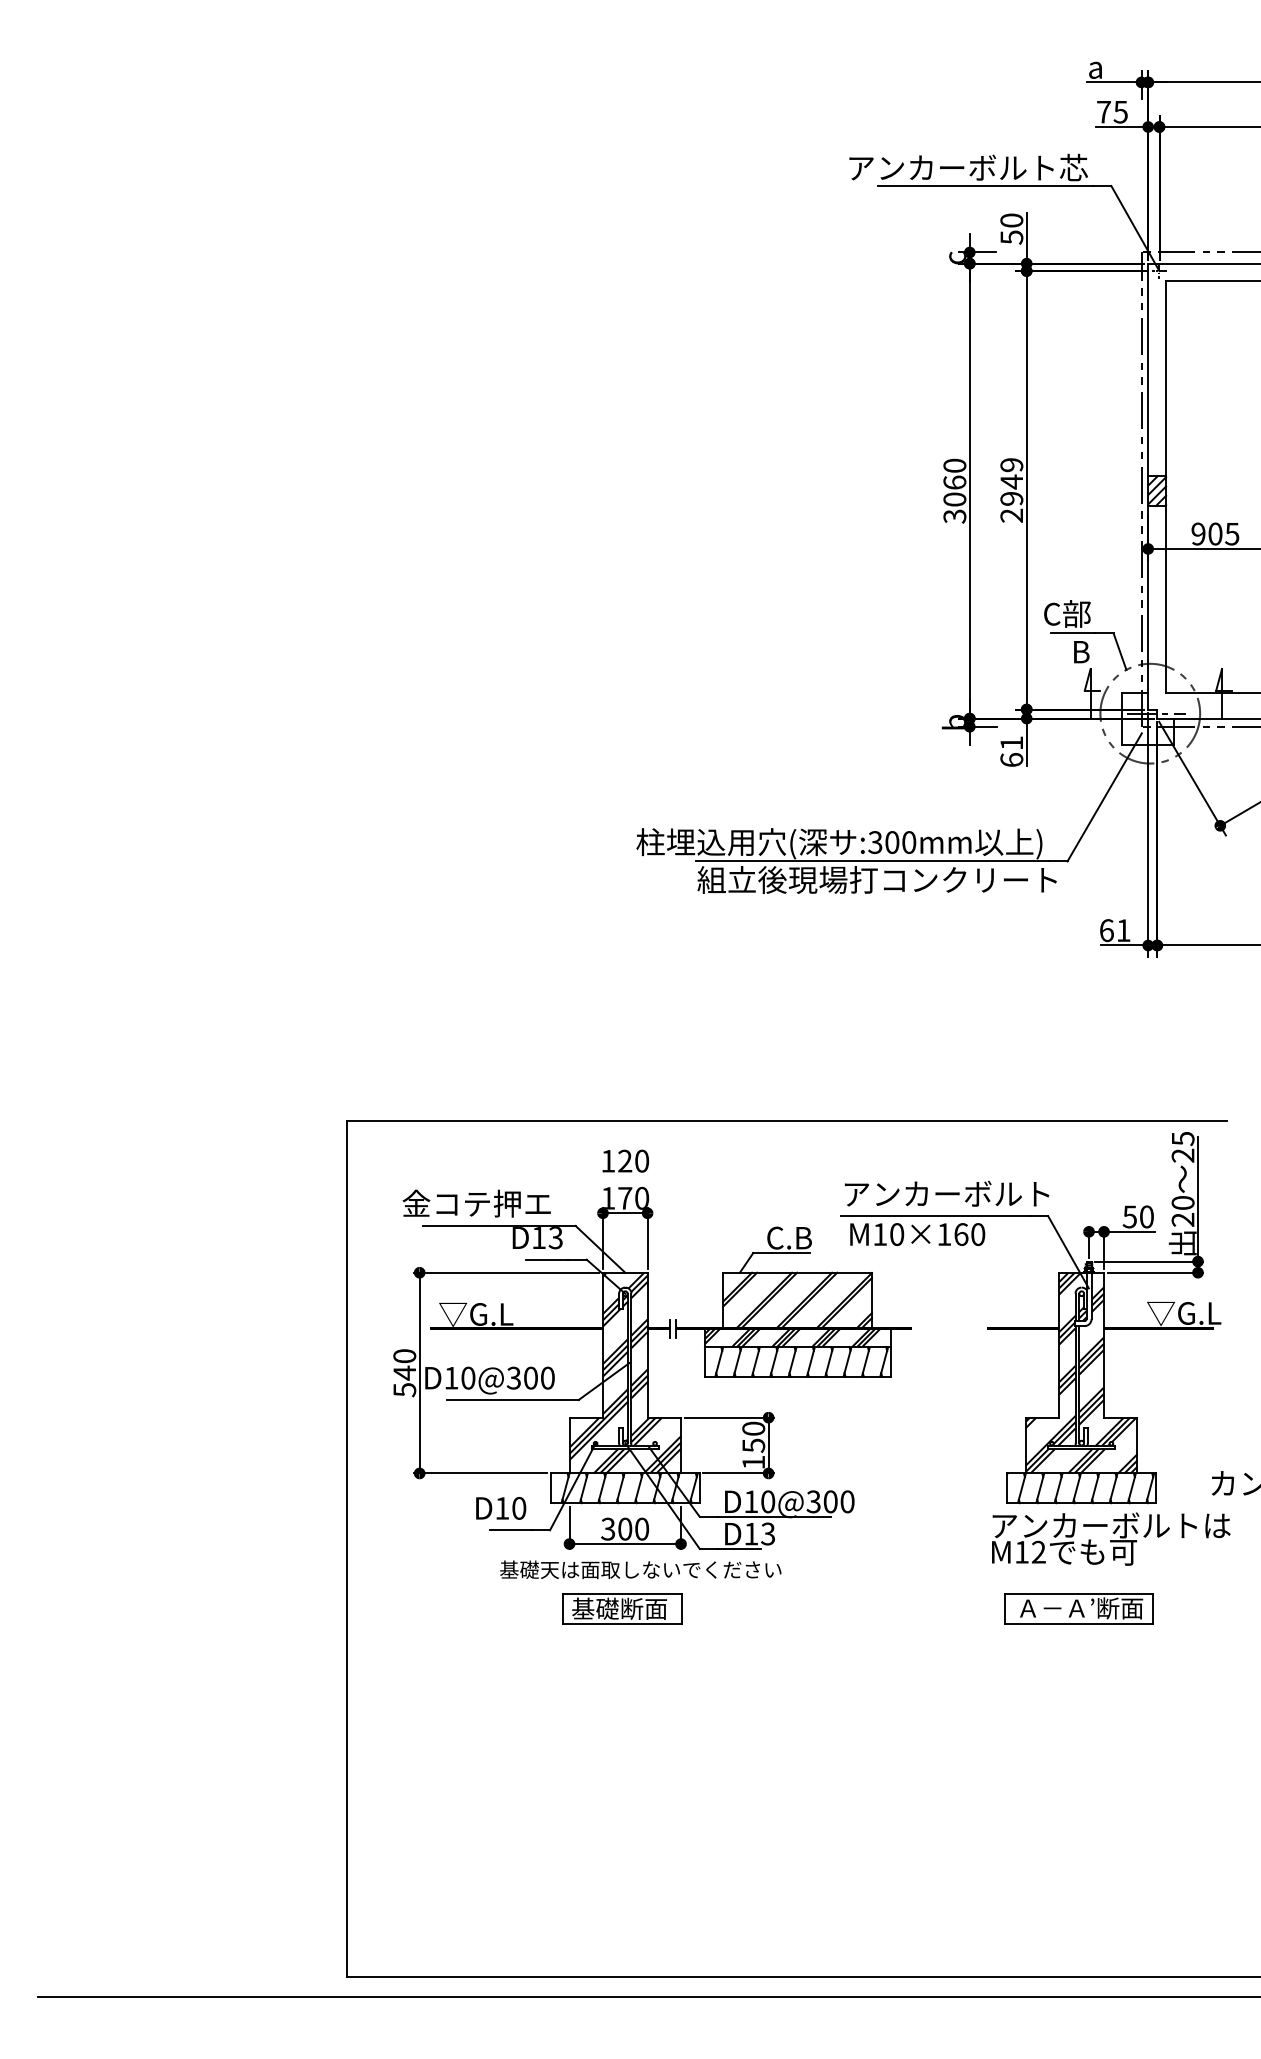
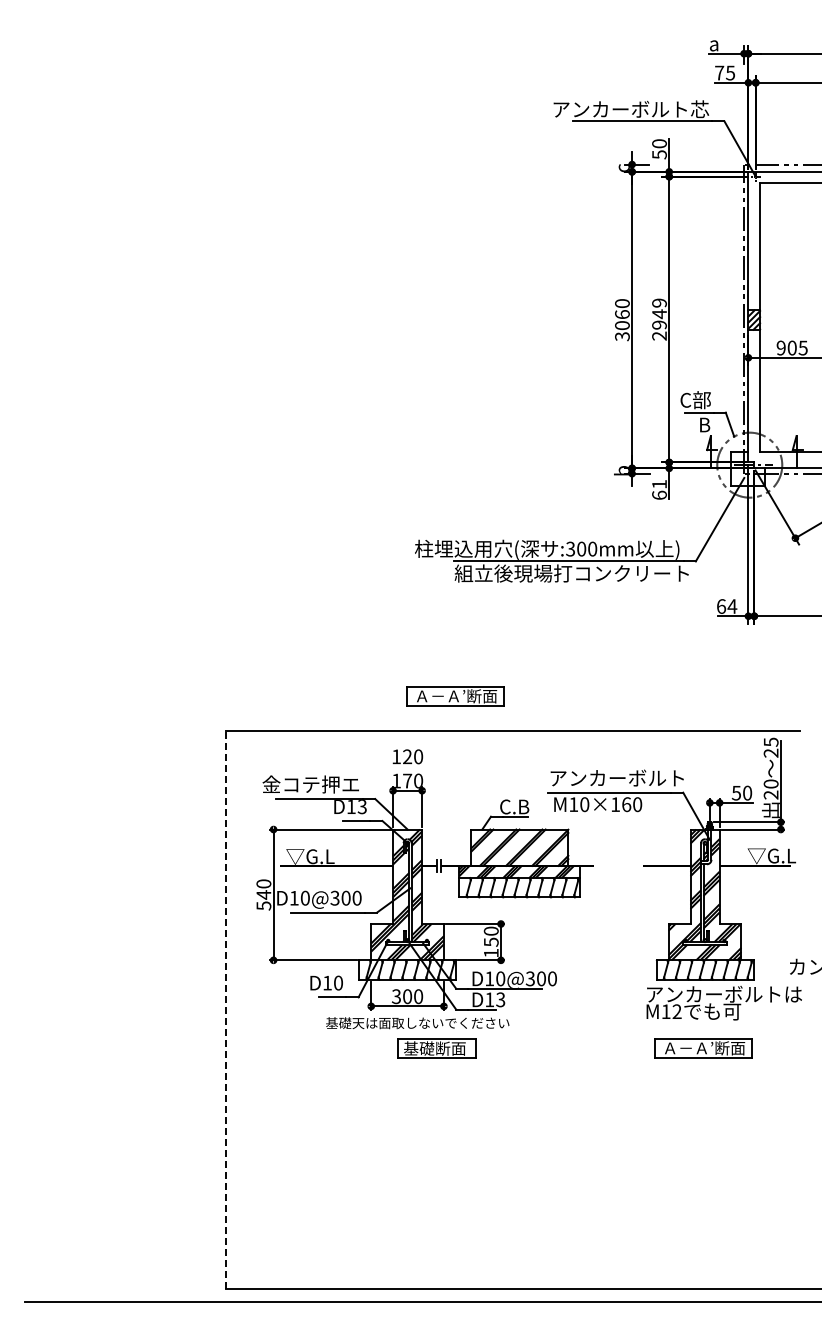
text: (1123, 930) -> (732, 606), 61 -> 64
part: (698, 1068) -> (455, 696), added
line: (347, 1548) -> (226, 1009), solid -> dashed
part: (622, 1608) -> (436, 1048), moved

